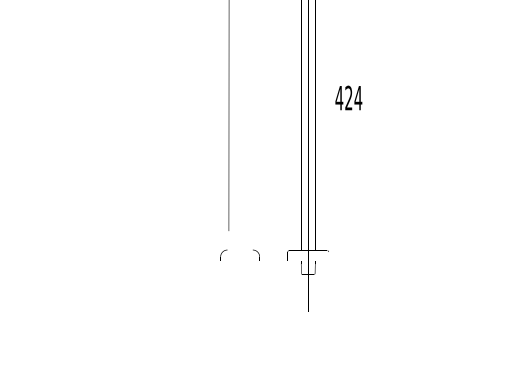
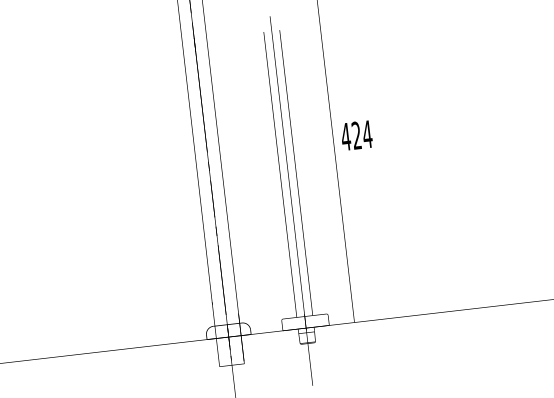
text: (348, 97) -> (356, 134), moved

